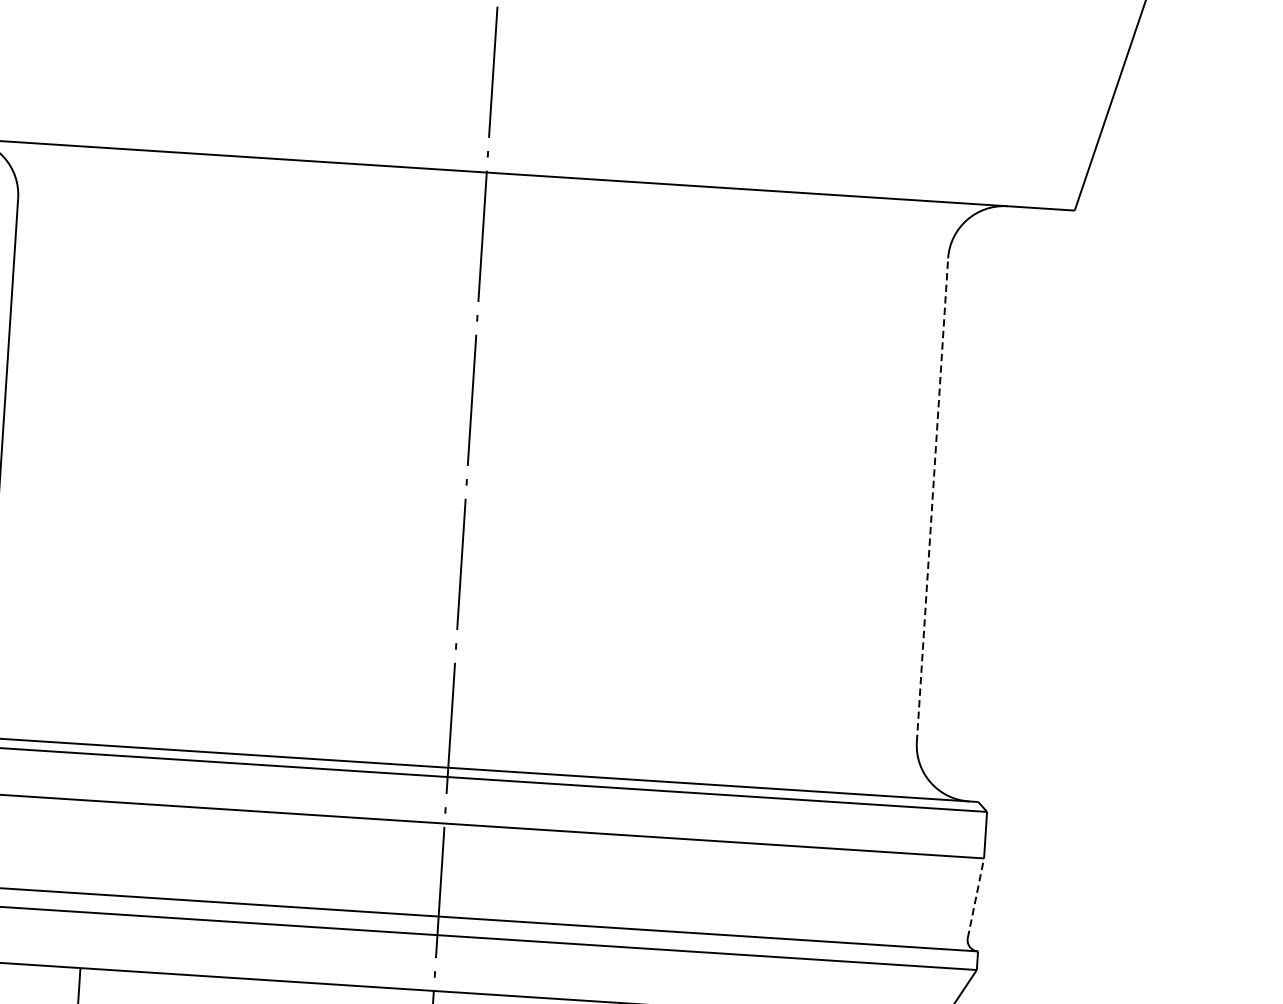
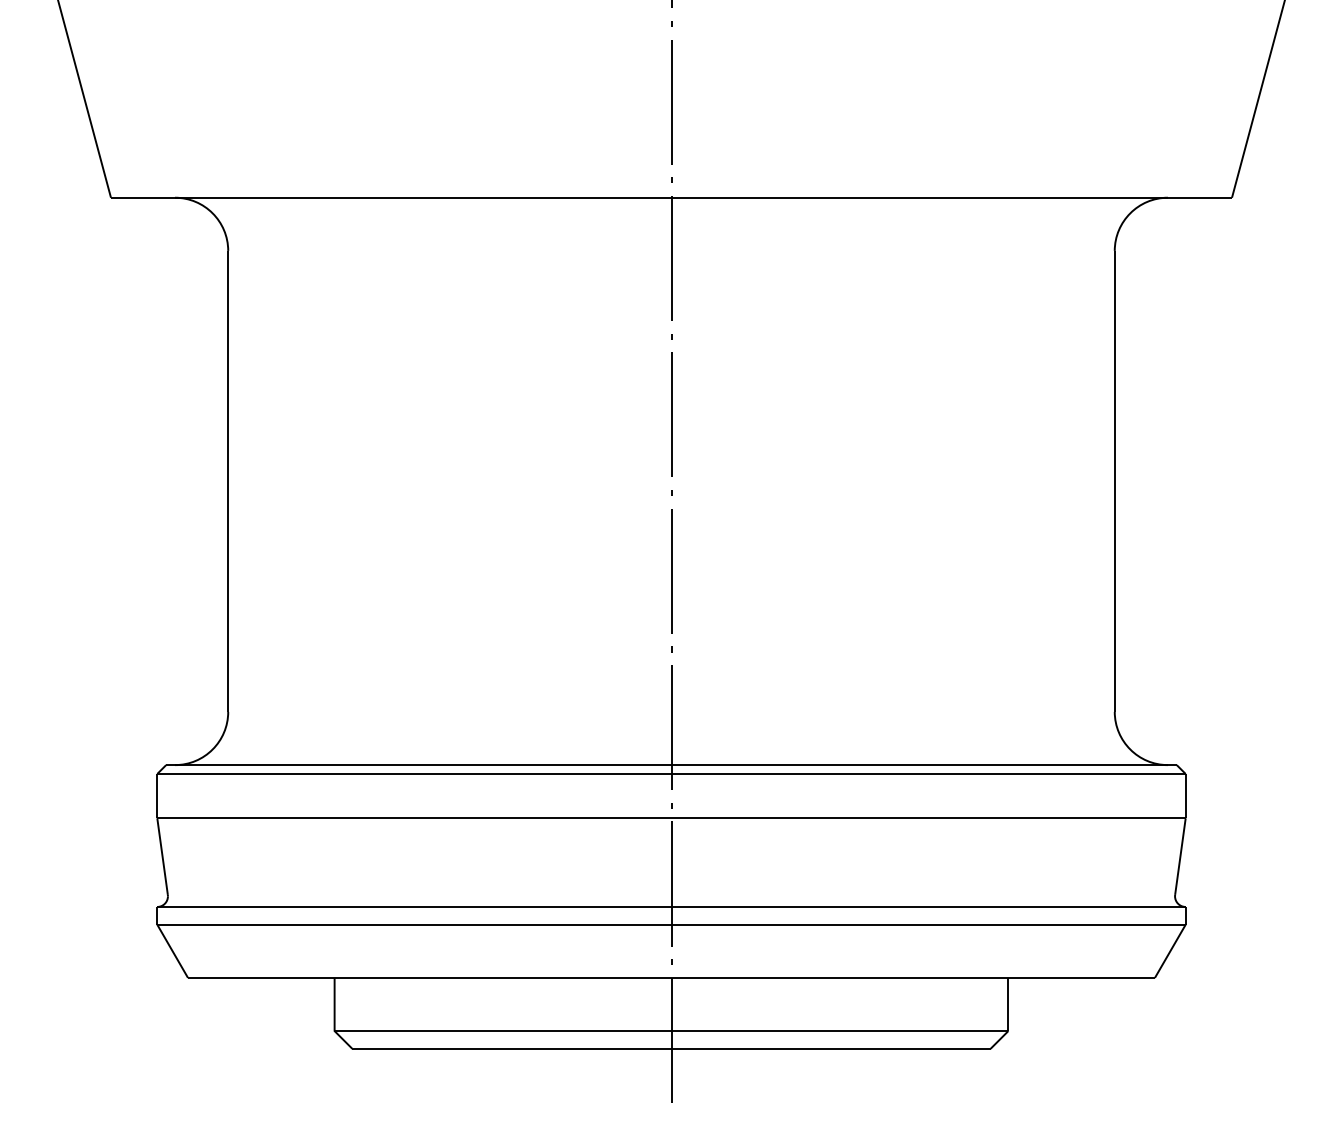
line: (932, 499) -> (1114, 480), dashed -> solid
line: (976, 898) -> (1180, 856), dashed -> solid

